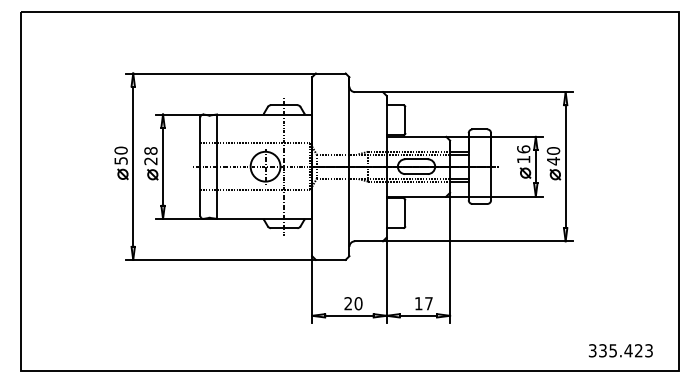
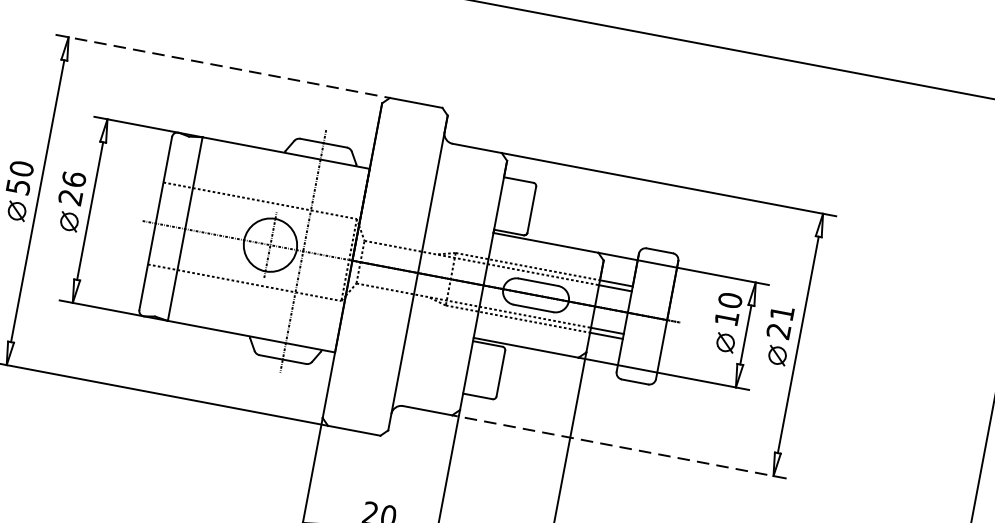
line: (221, 73) -> (223, 66), solid -> dashed
text: (523, 149) -> (729, 300), 16 -> 10
text: (150, 150) -> (73, 178), 28 -> 26
text: (553, 156) -> (780, 322), 40 -> 21
line: (477, 241) -> (618, 447), solid -> dashed

